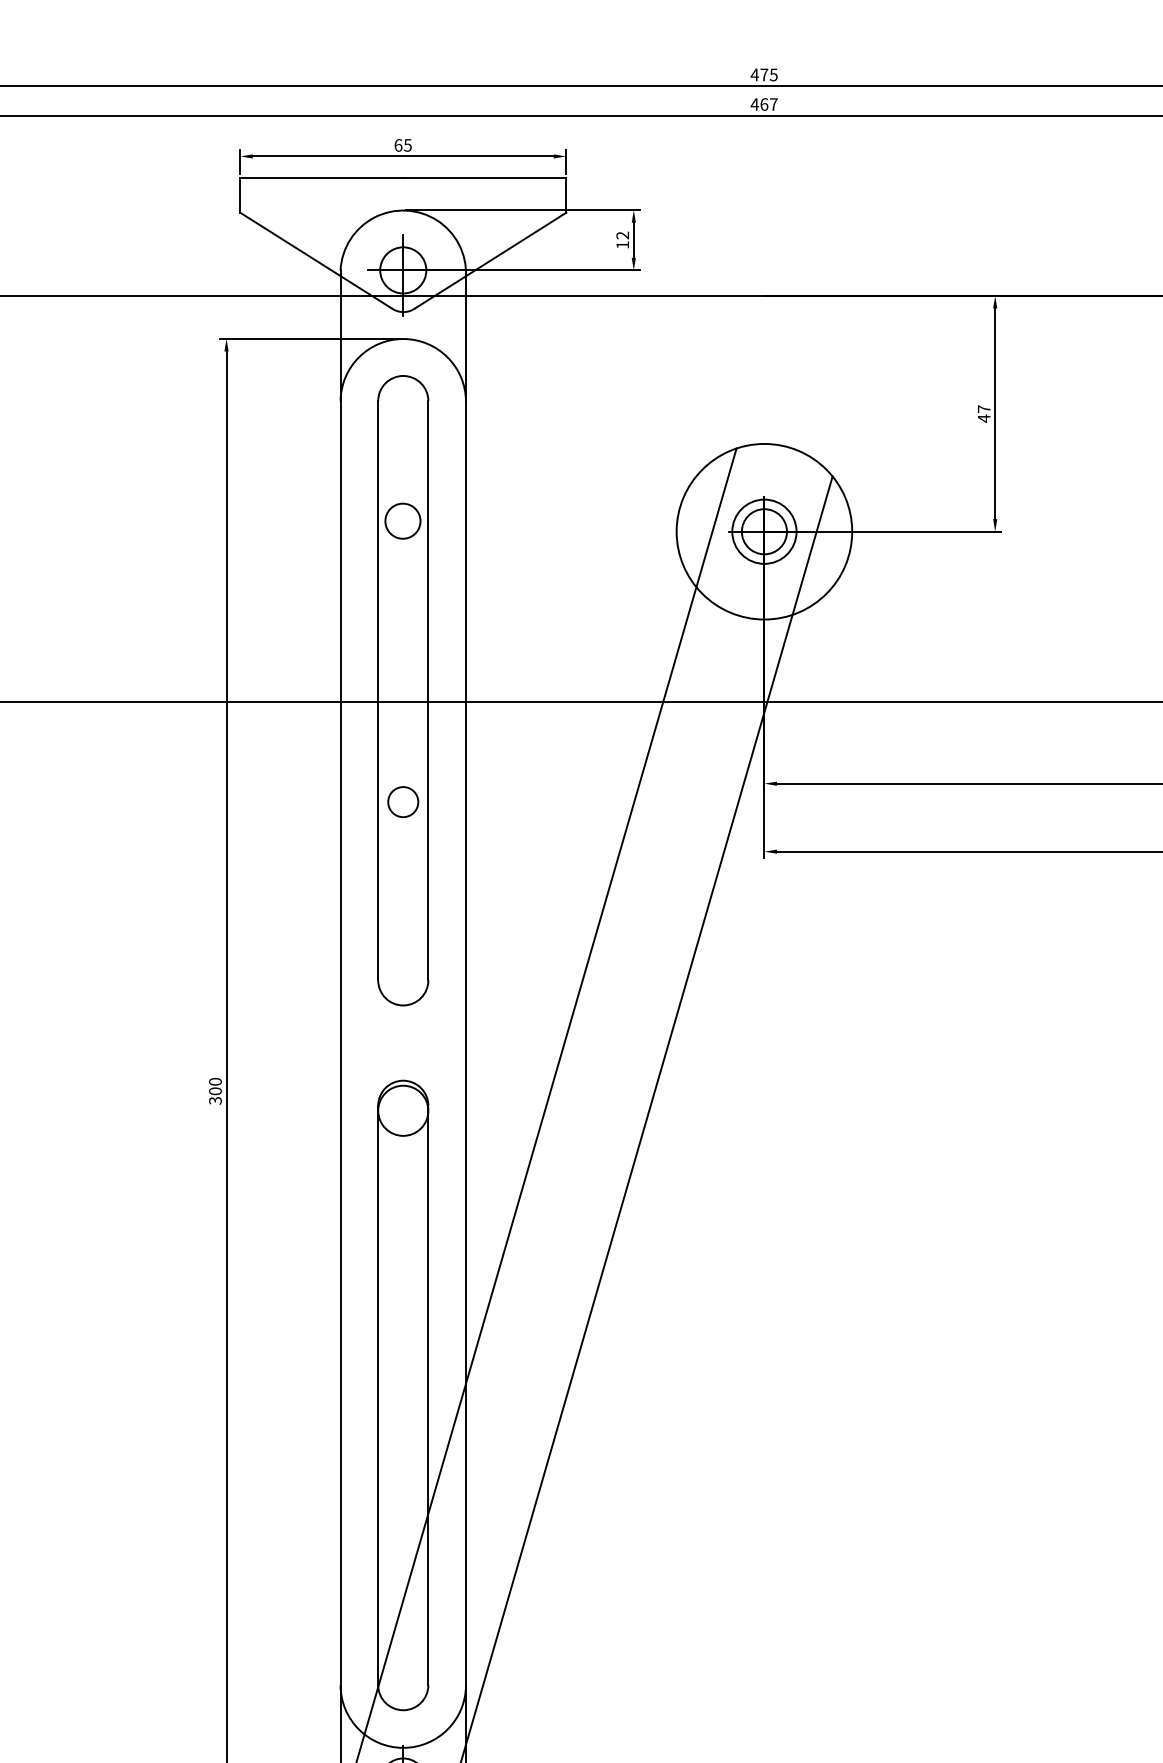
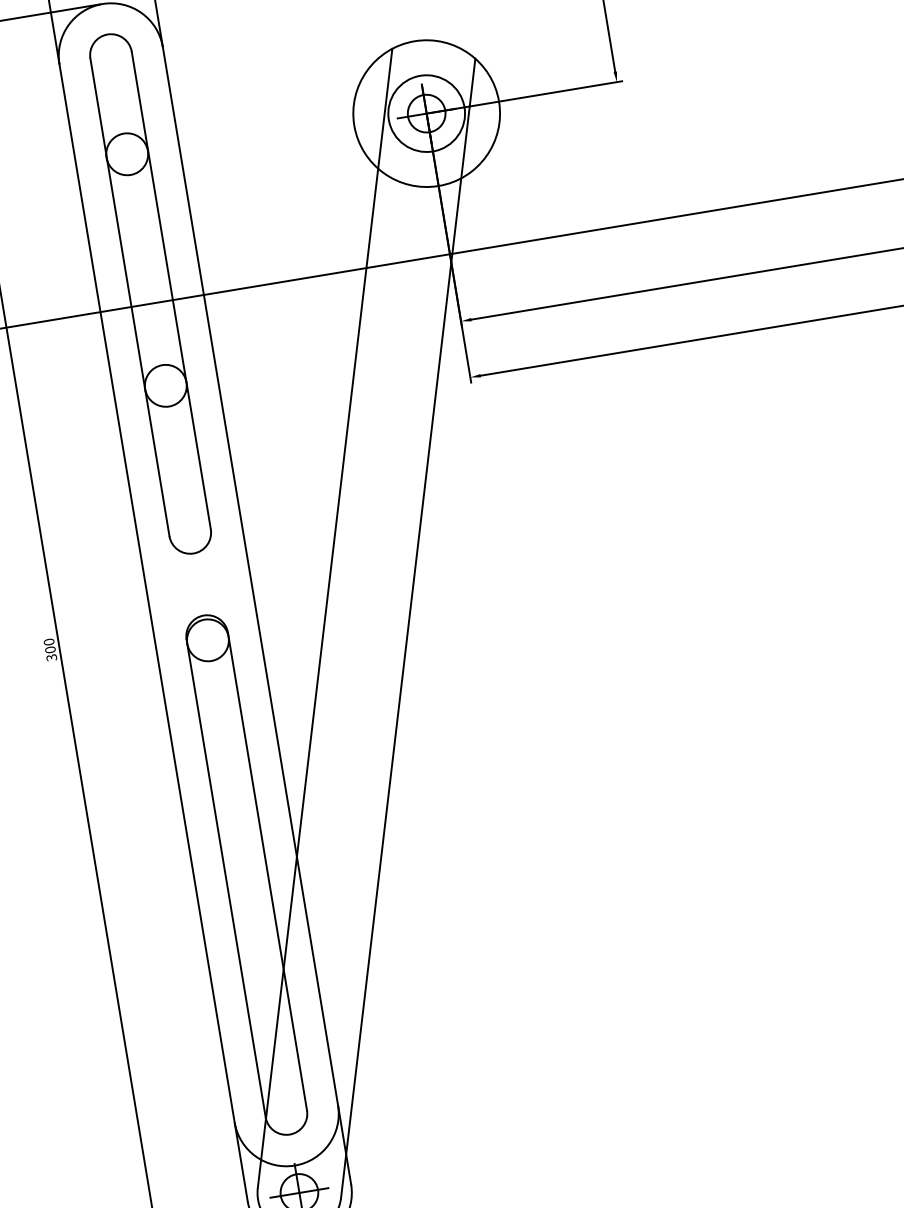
circle: (402, 521) -> (126, 154), size x1.43
circle: (764, 531) -> (426, 113), size x1.43
circle: (403, 802) -> (166, 386), size x1.67

